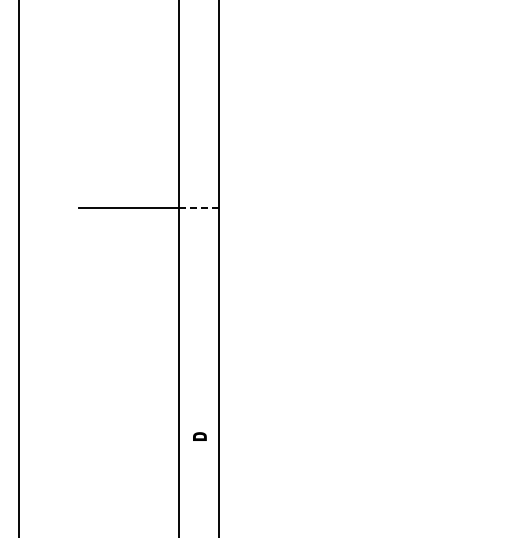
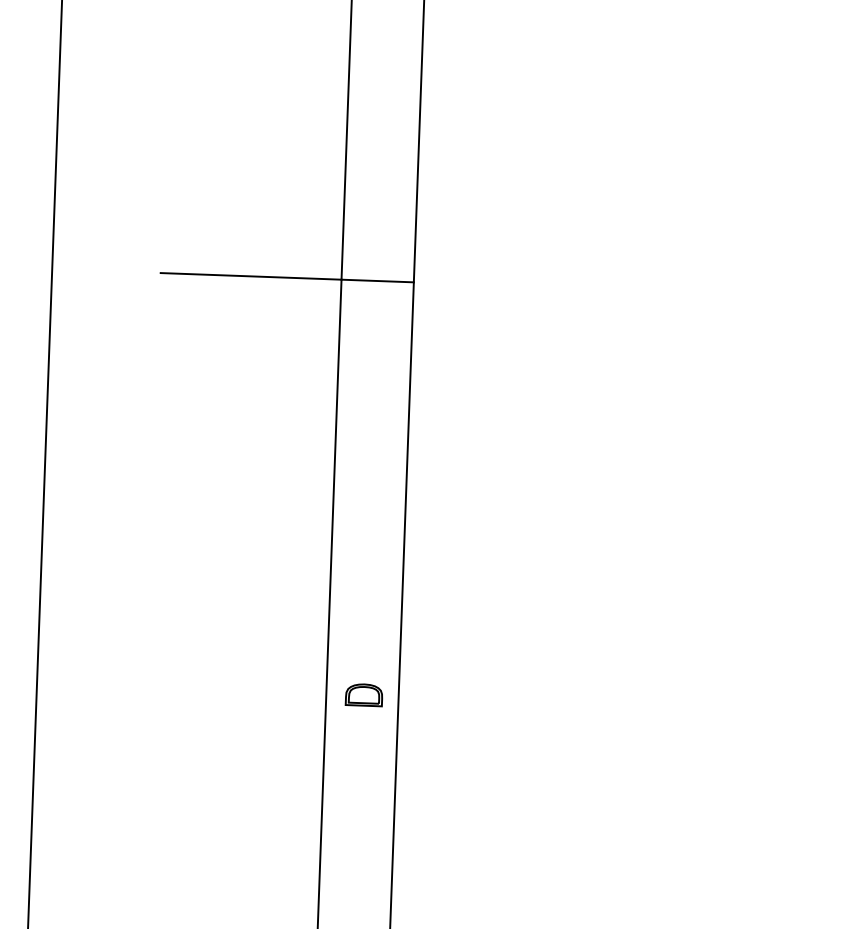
line: (198, 208) -> (376, 281), dashed -> solid
part: (199, 436) -> (363, 694), size x1.67

